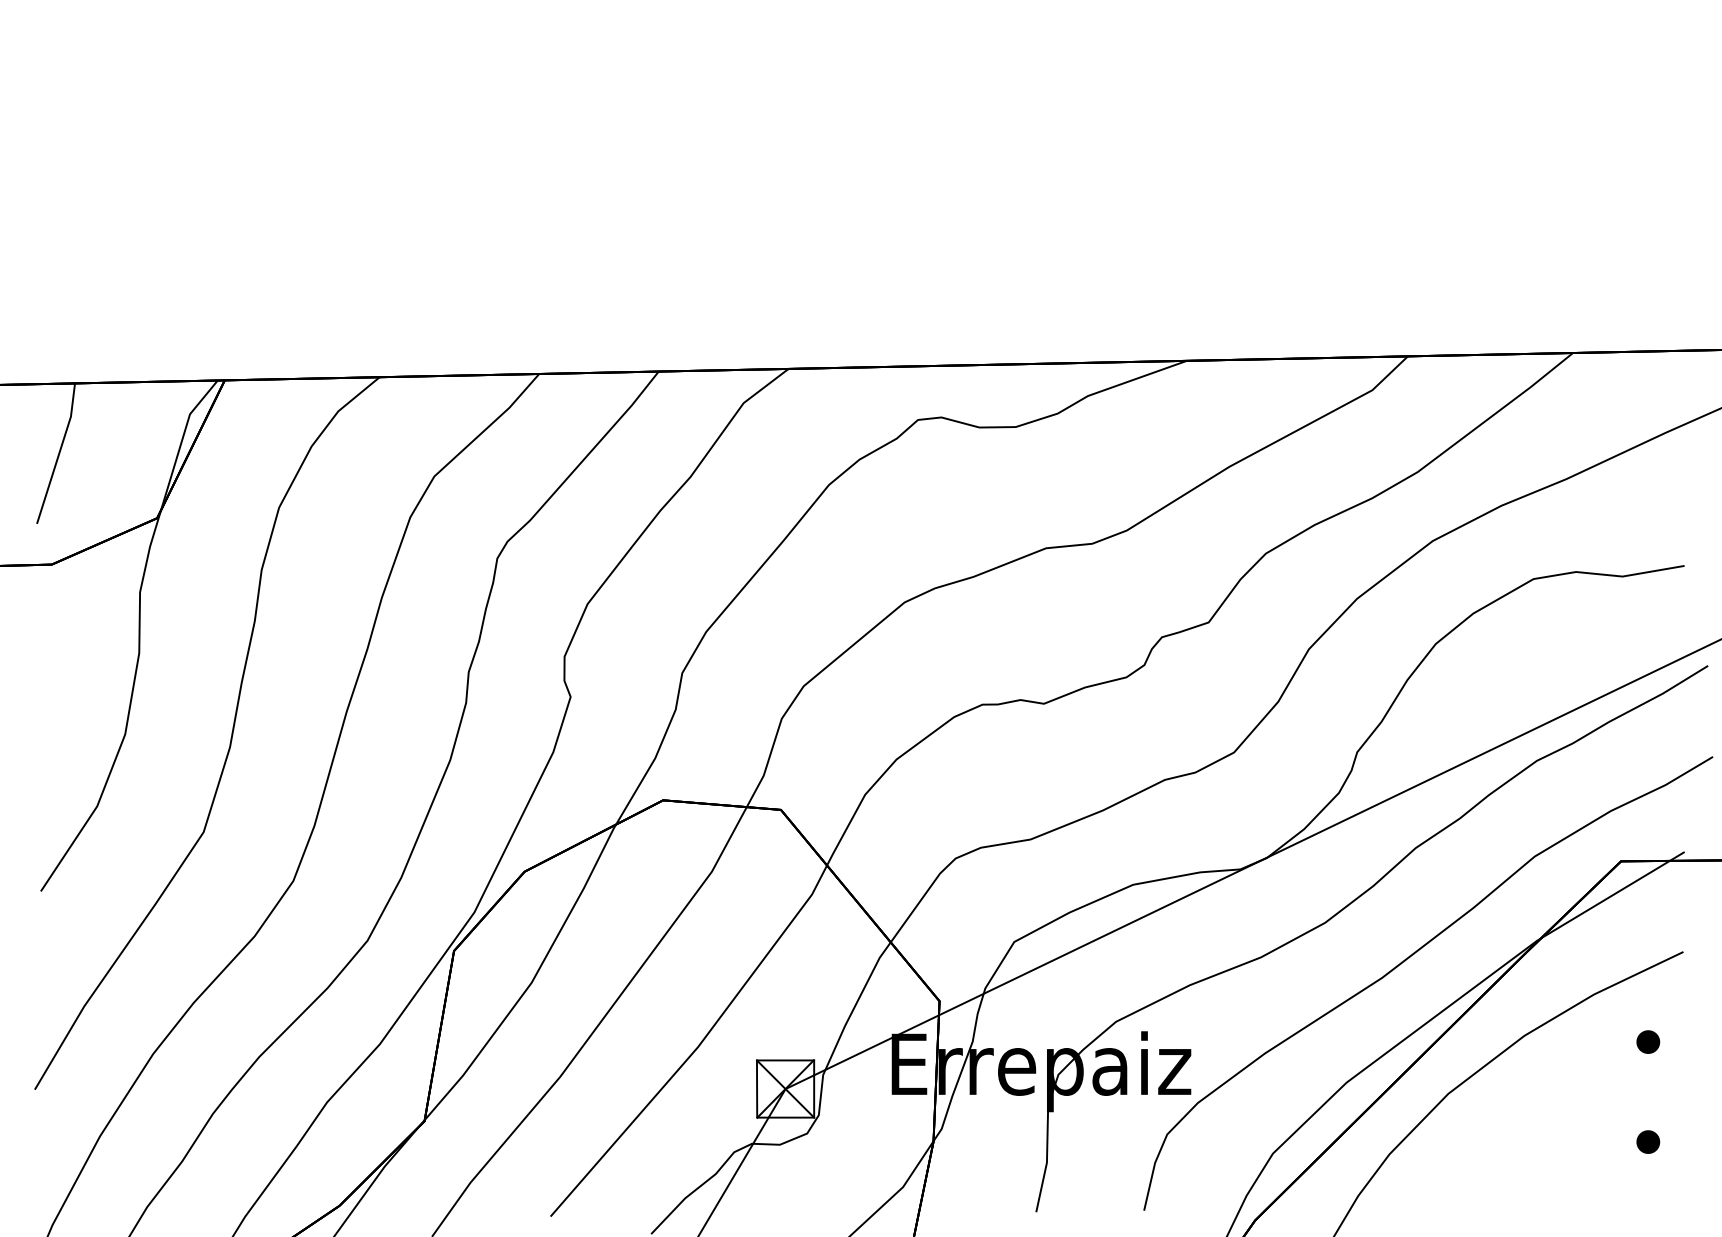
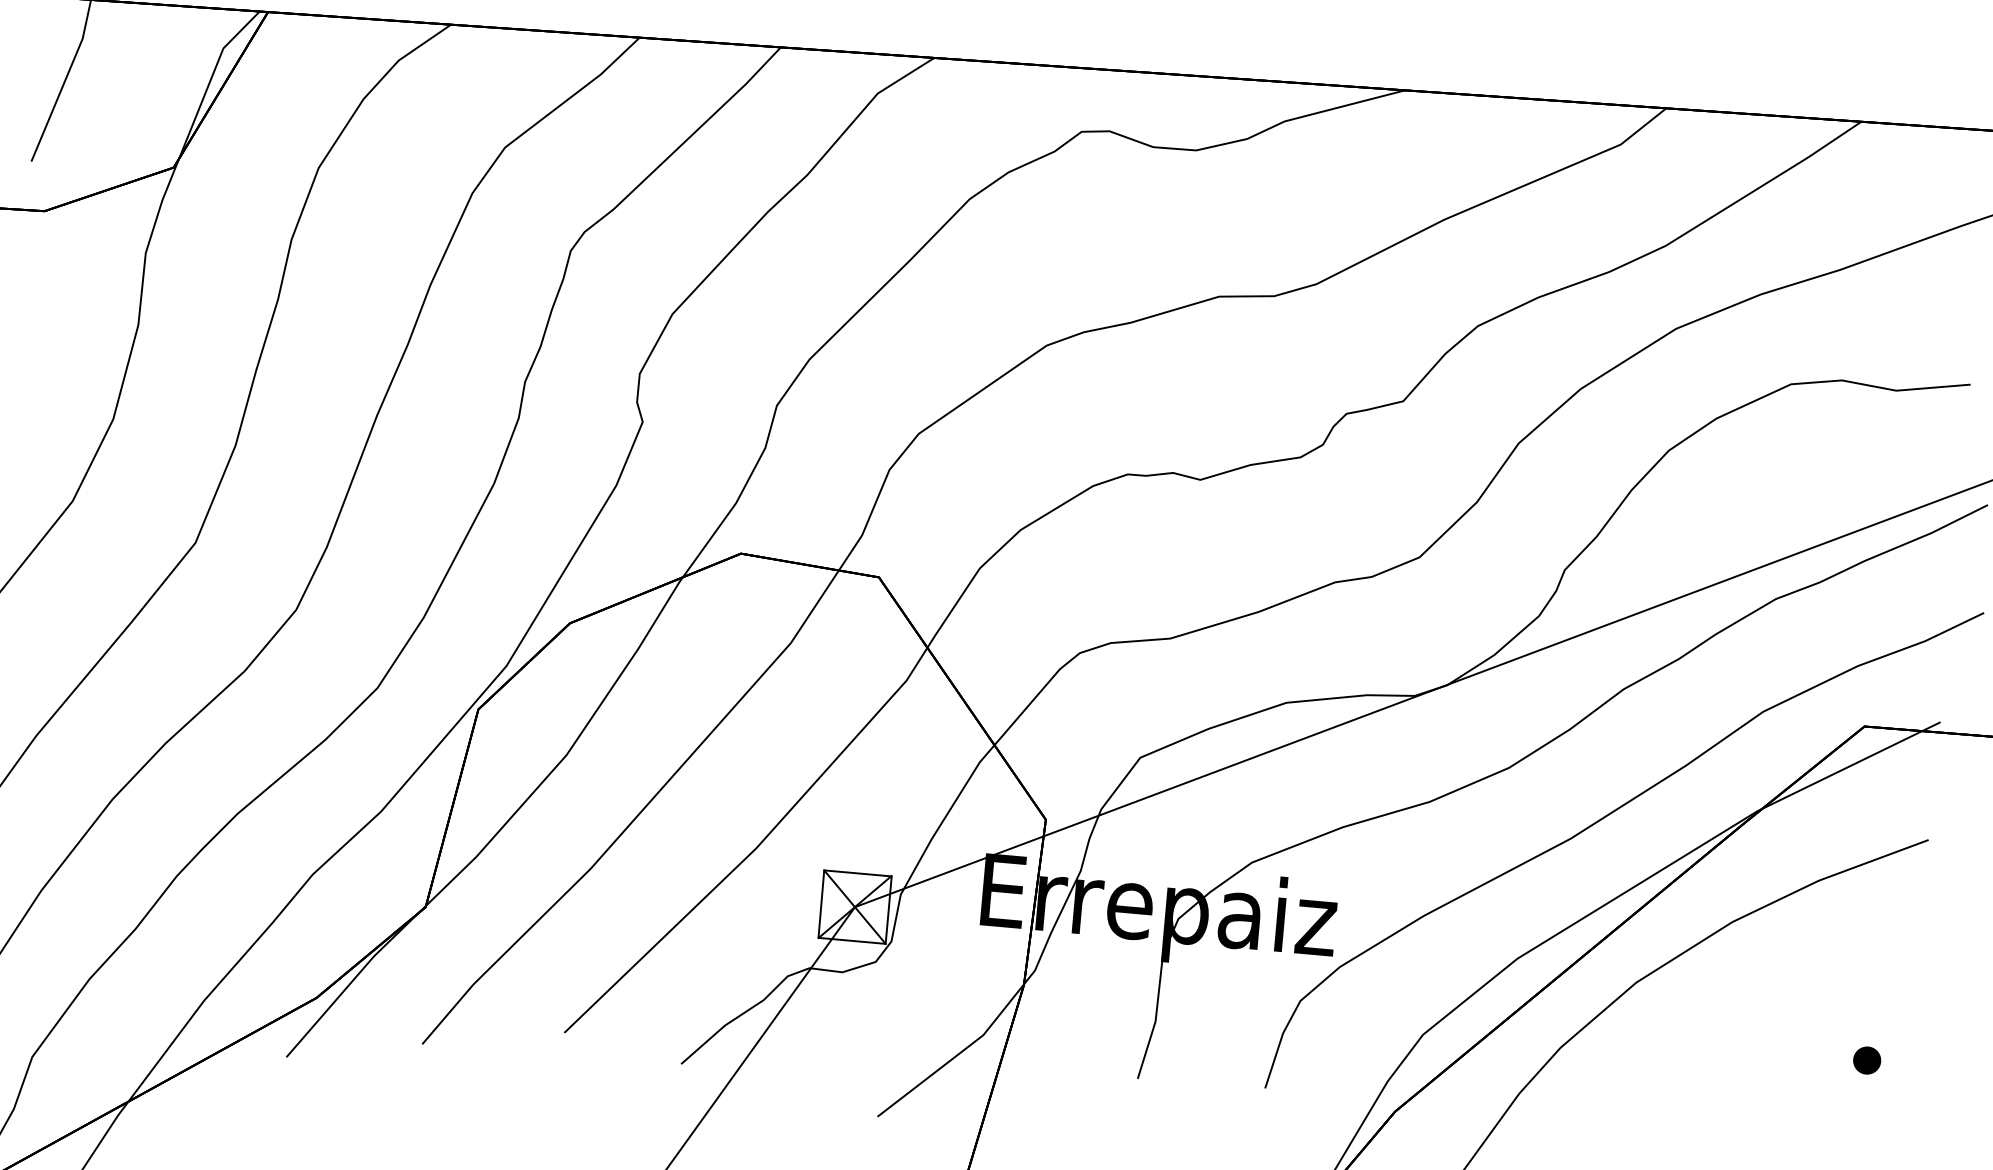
part: (1648, 1041) -> (1877, 941), removed

